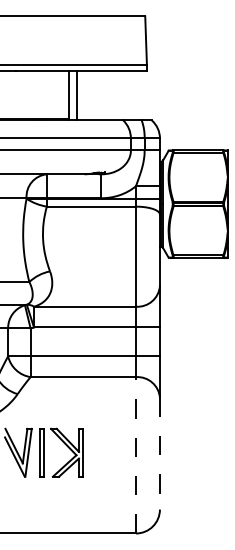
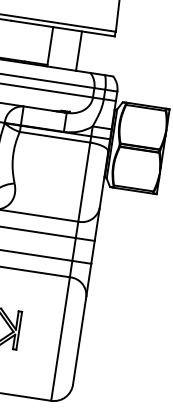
line: (76, 95) -> (78, 51), moved
line: (159, 453) -> (79, 340), dashed -> solid
line: (136, 454) -> (61, 338), dashed -> solid

